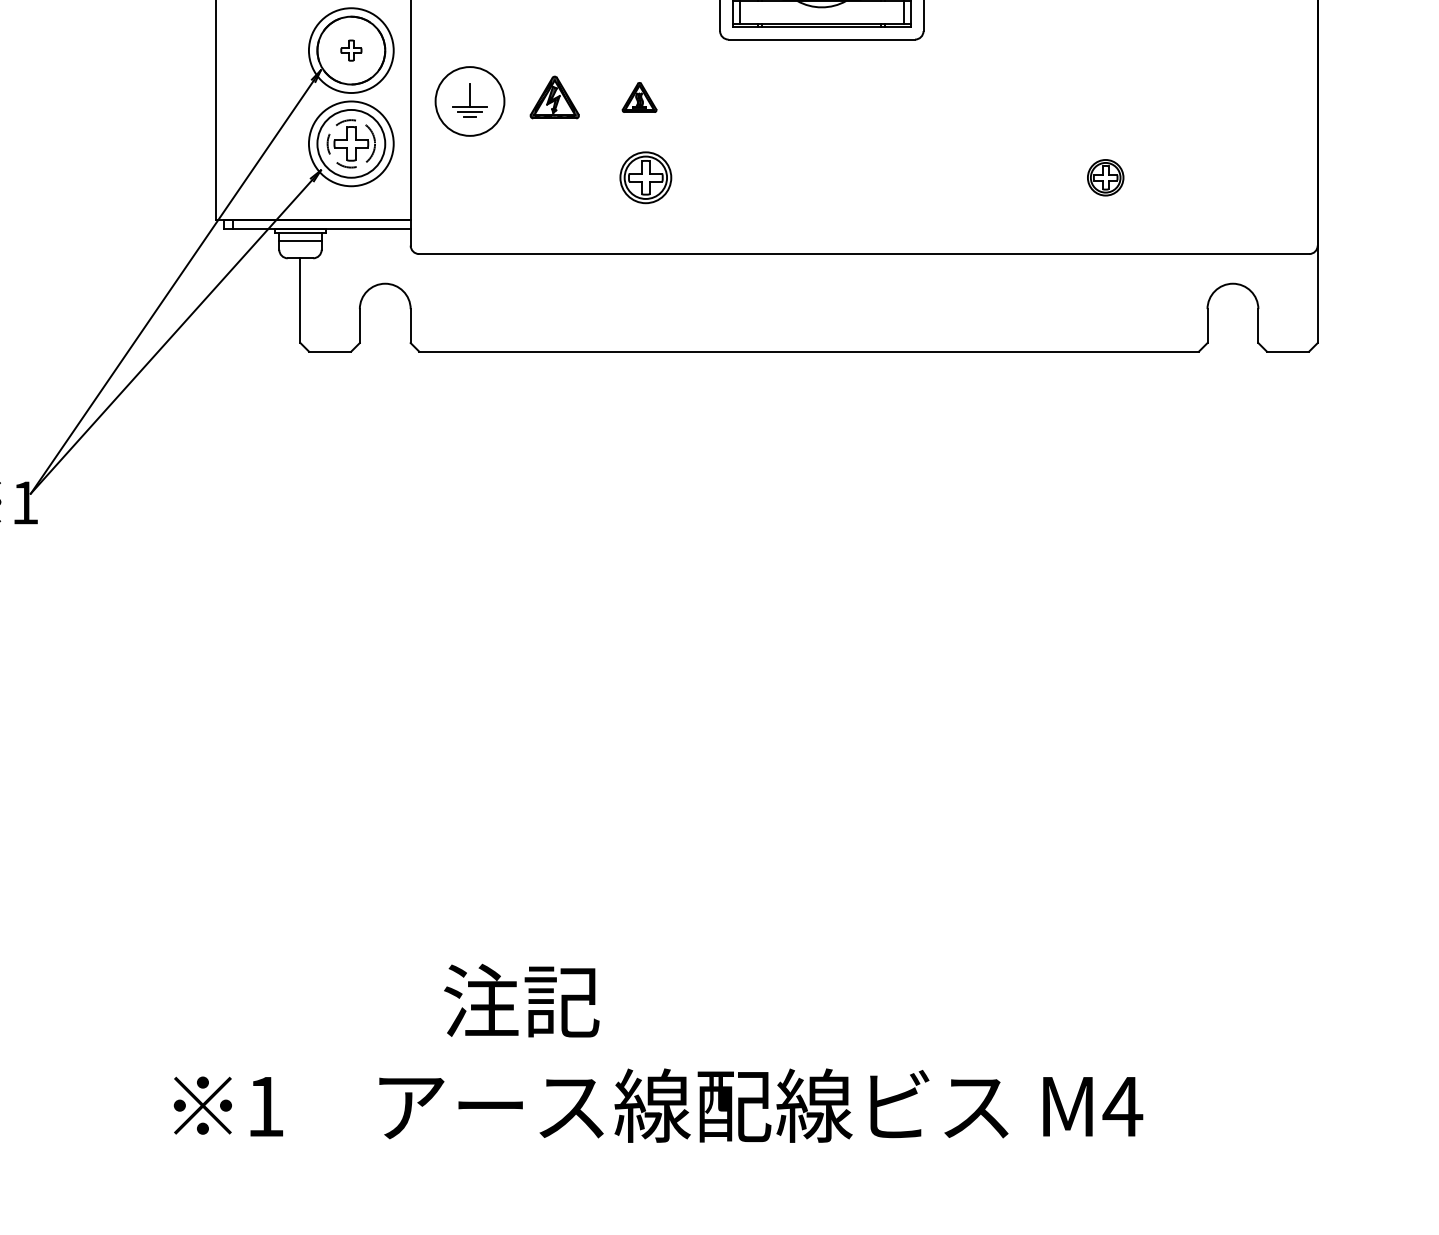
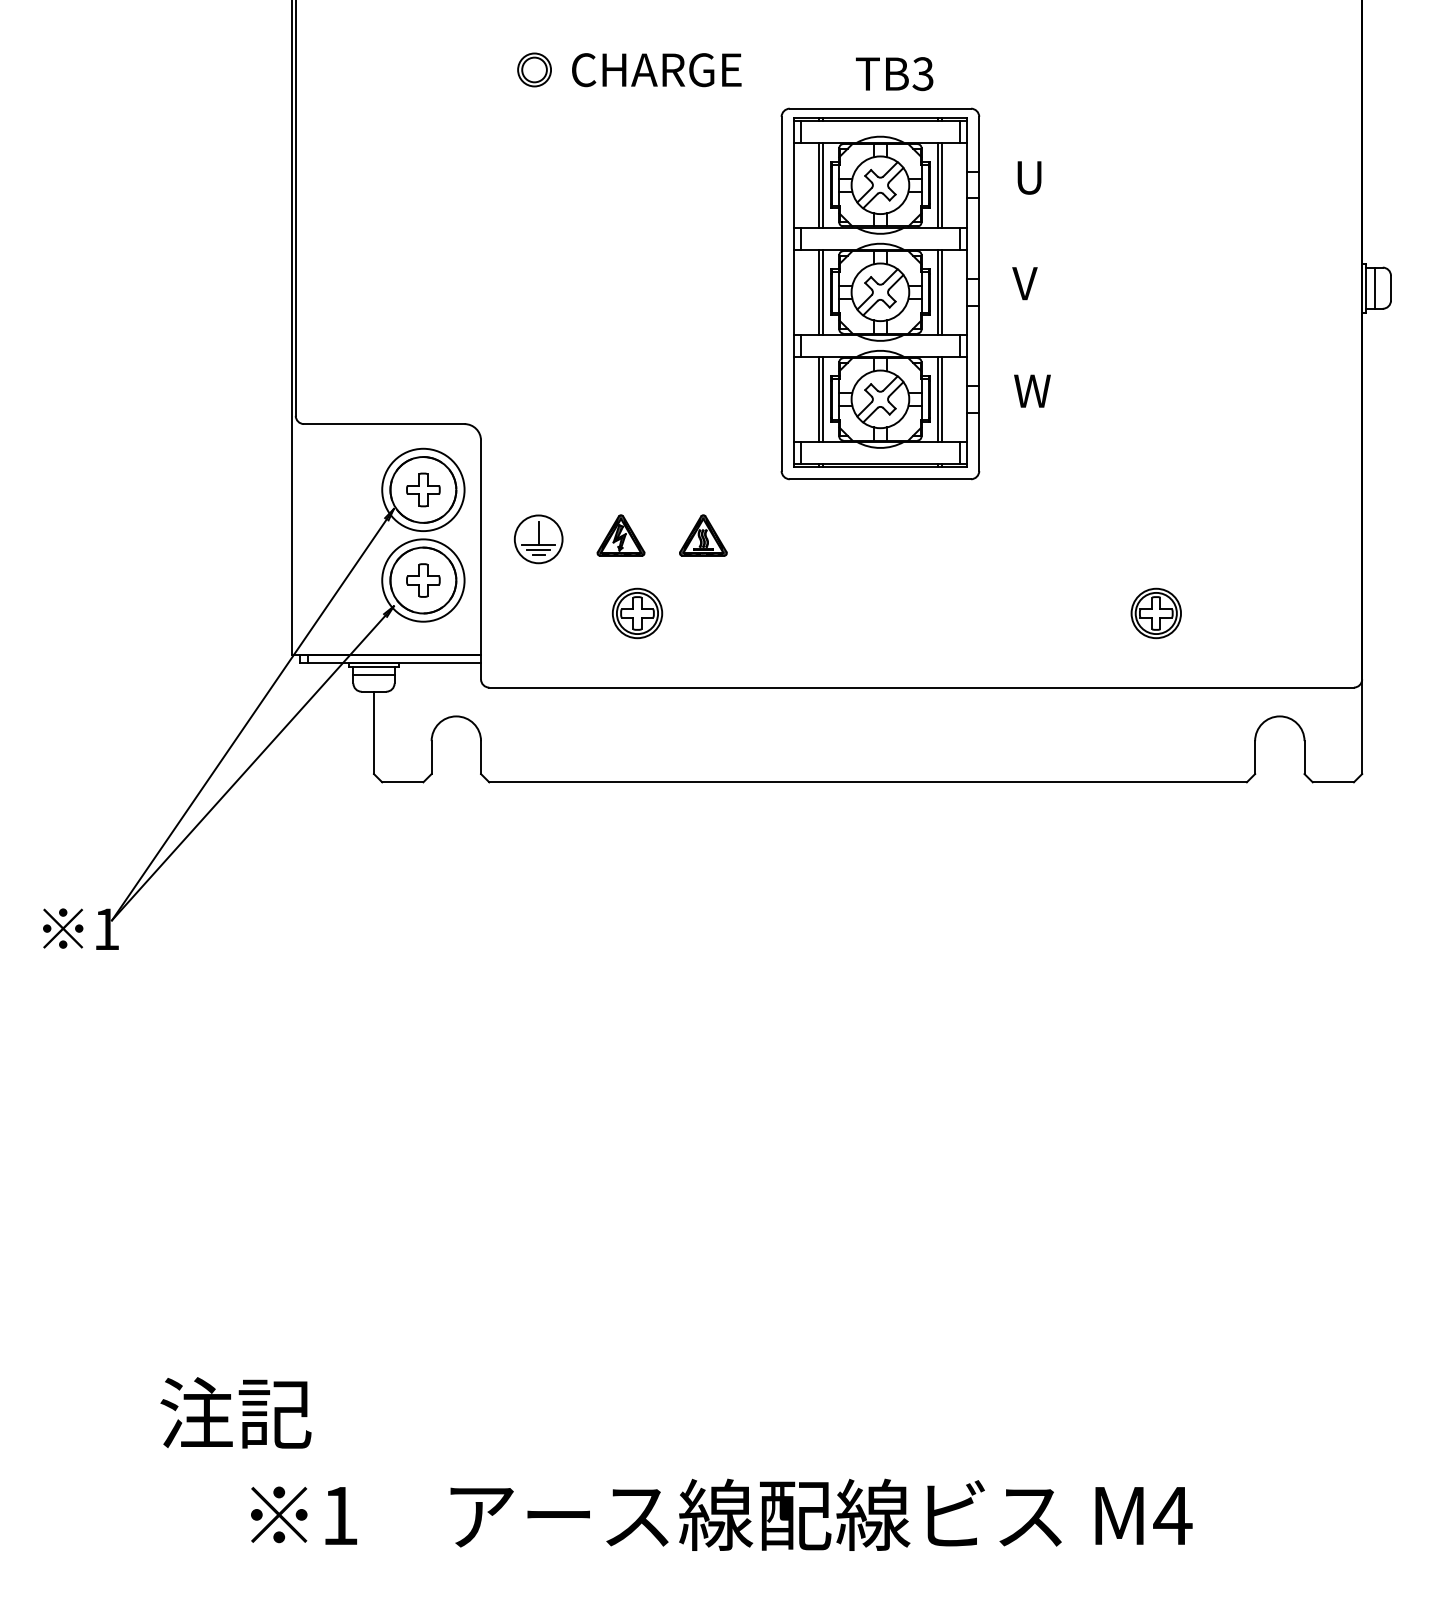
part: (351, 50) -> (423, 489), size x1.67
part: (639, 97) -> (703, 535), size x1.43
circle: (469, 101) -> (538, 539), size x0.71
circle: (351, 143) -> (423, 580), size x1.43
part: (645, 177) -> (637, 613), moved
part: (1104, 177) -> (1155, 613), size x1.43
text: (521, 1000) -> (235, 1412), moved

